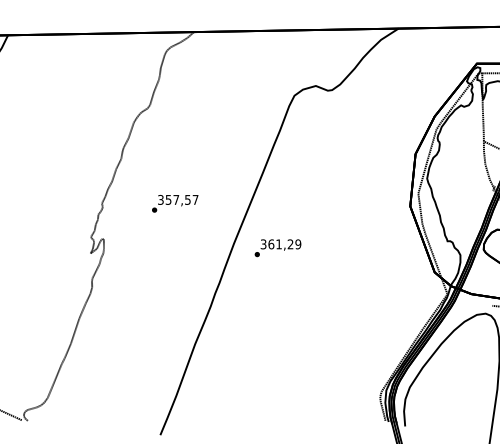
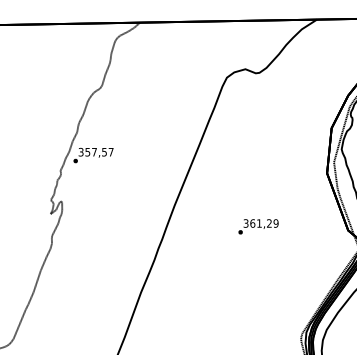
text: (175, 203) -> (93, 155), moved
text: (277, 248) -> (258, 227), moved

